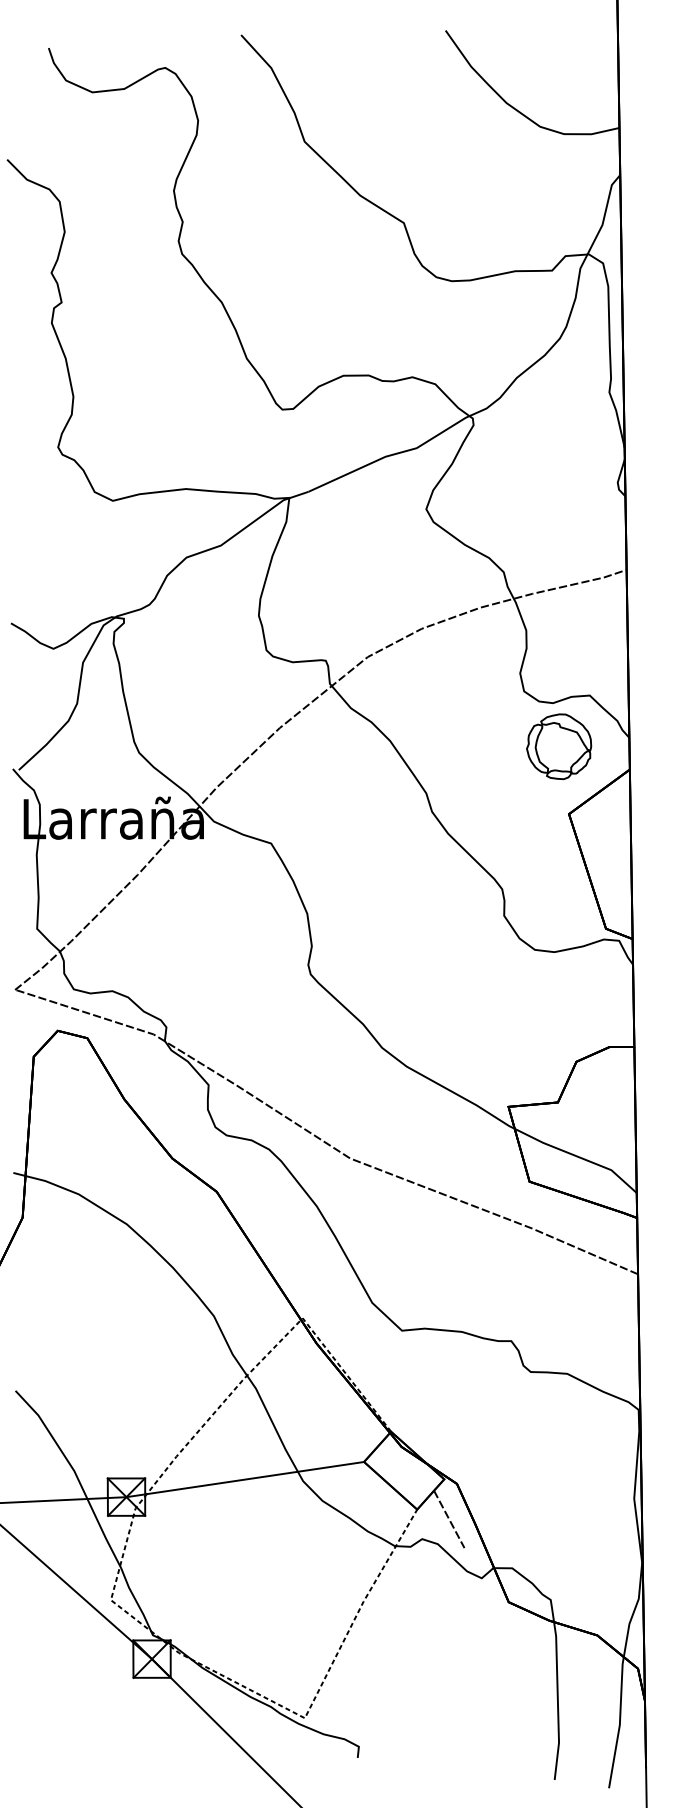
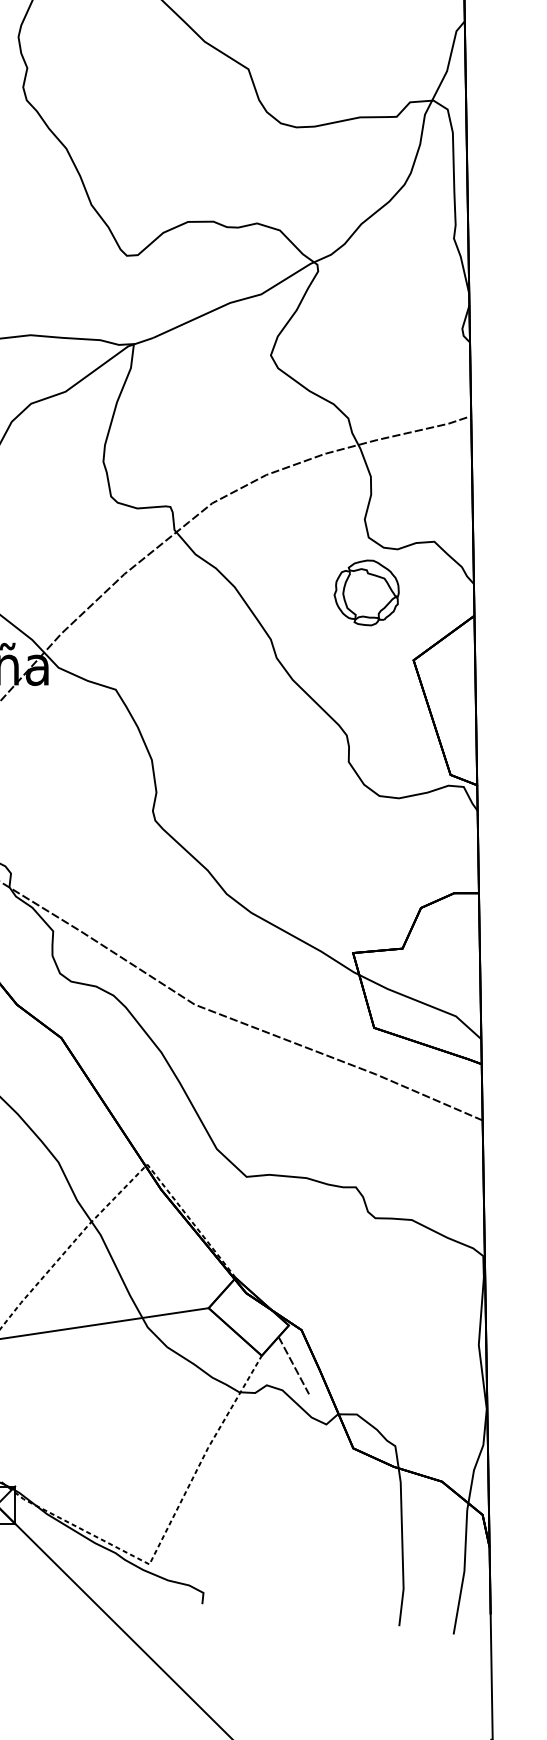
part: (559, 746) -> (367, 592), moved

